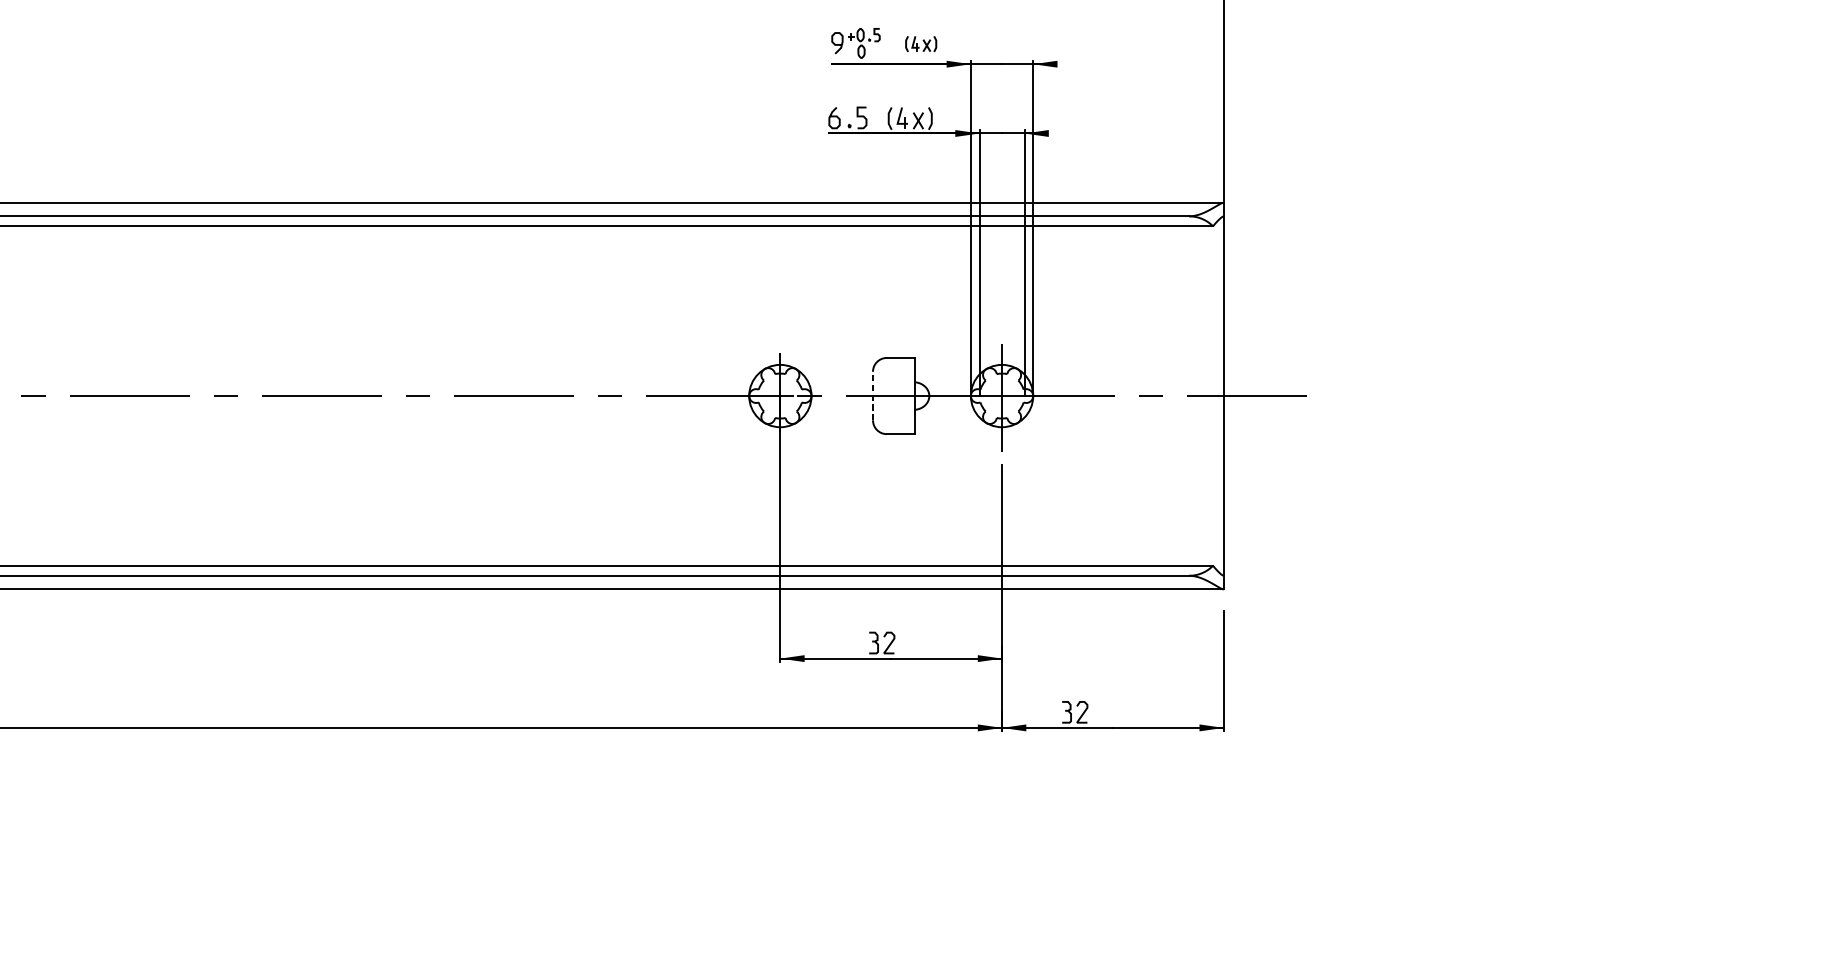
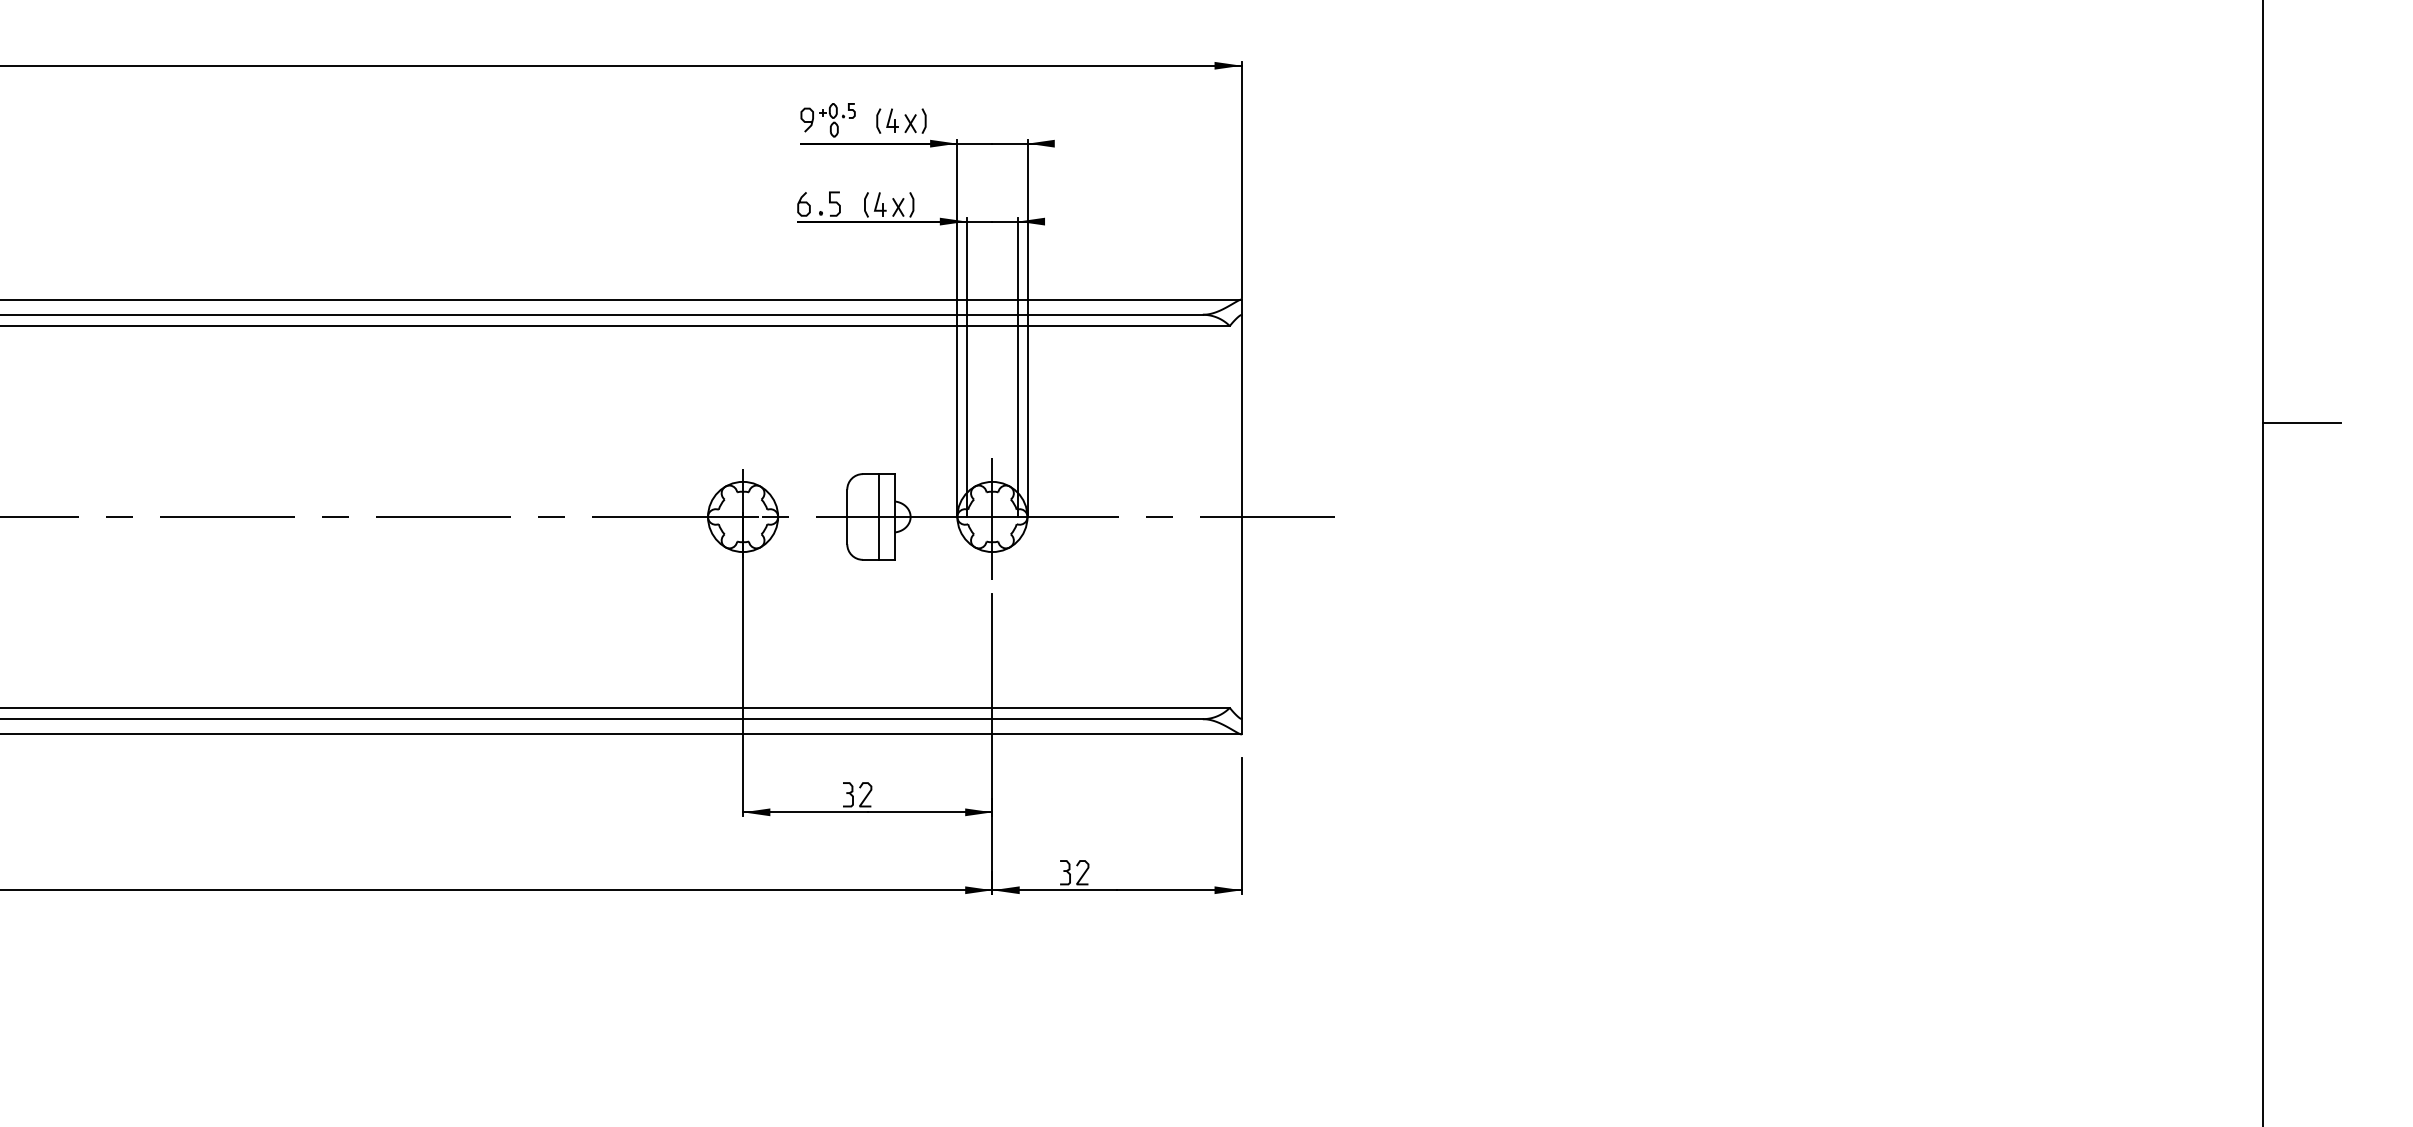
part: (921, 43) -> (901, 120), size x1.43
line: (873, 395) -> (847, 516), dashed -> solid
line: (901, 395) -> (879, 516), added

